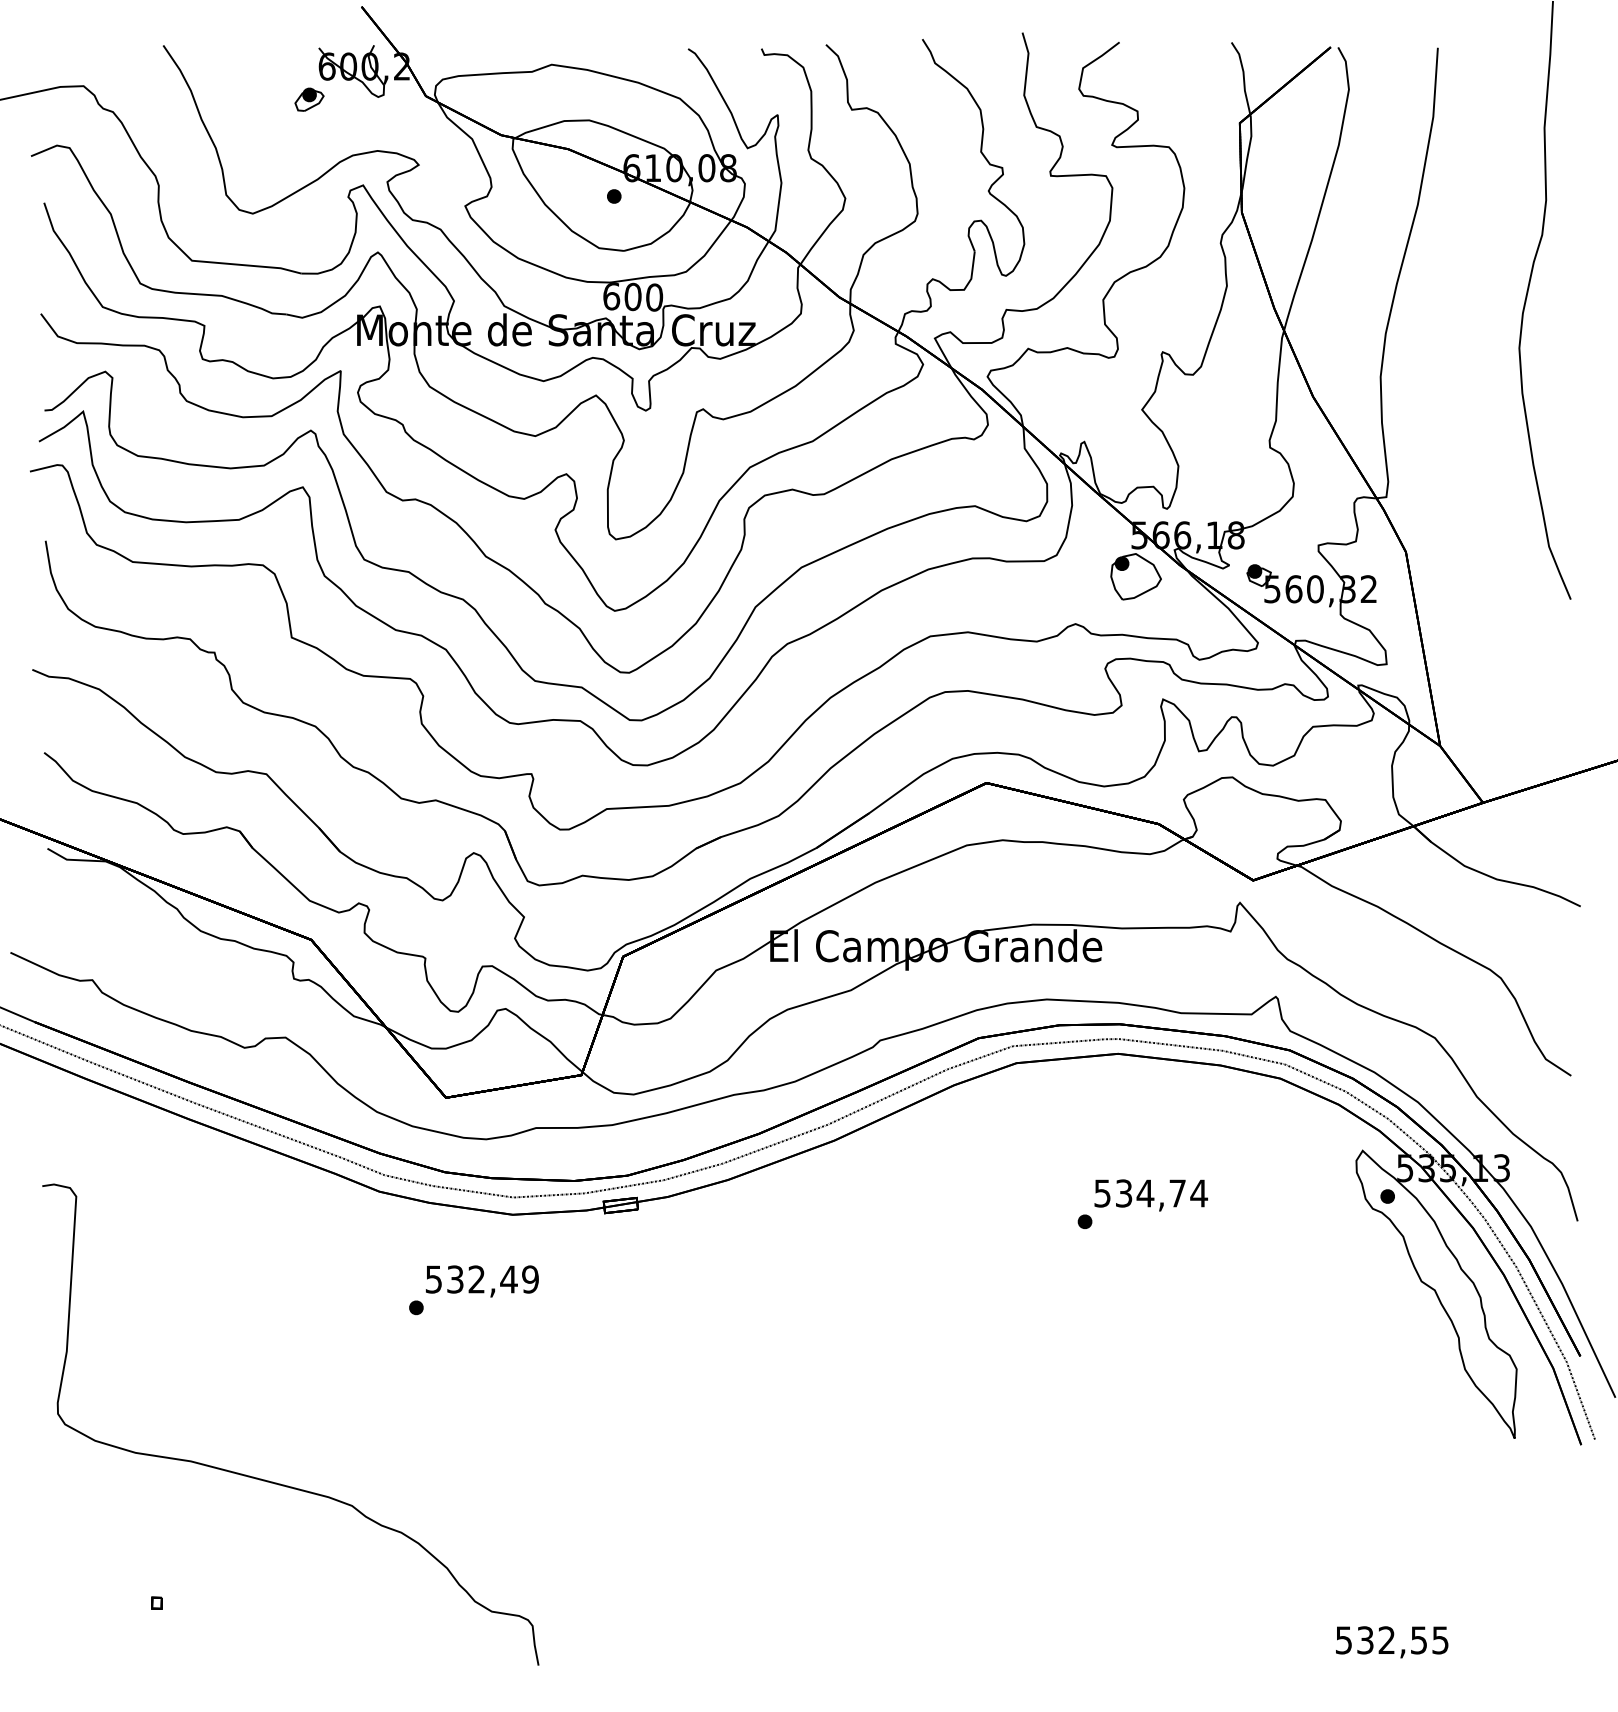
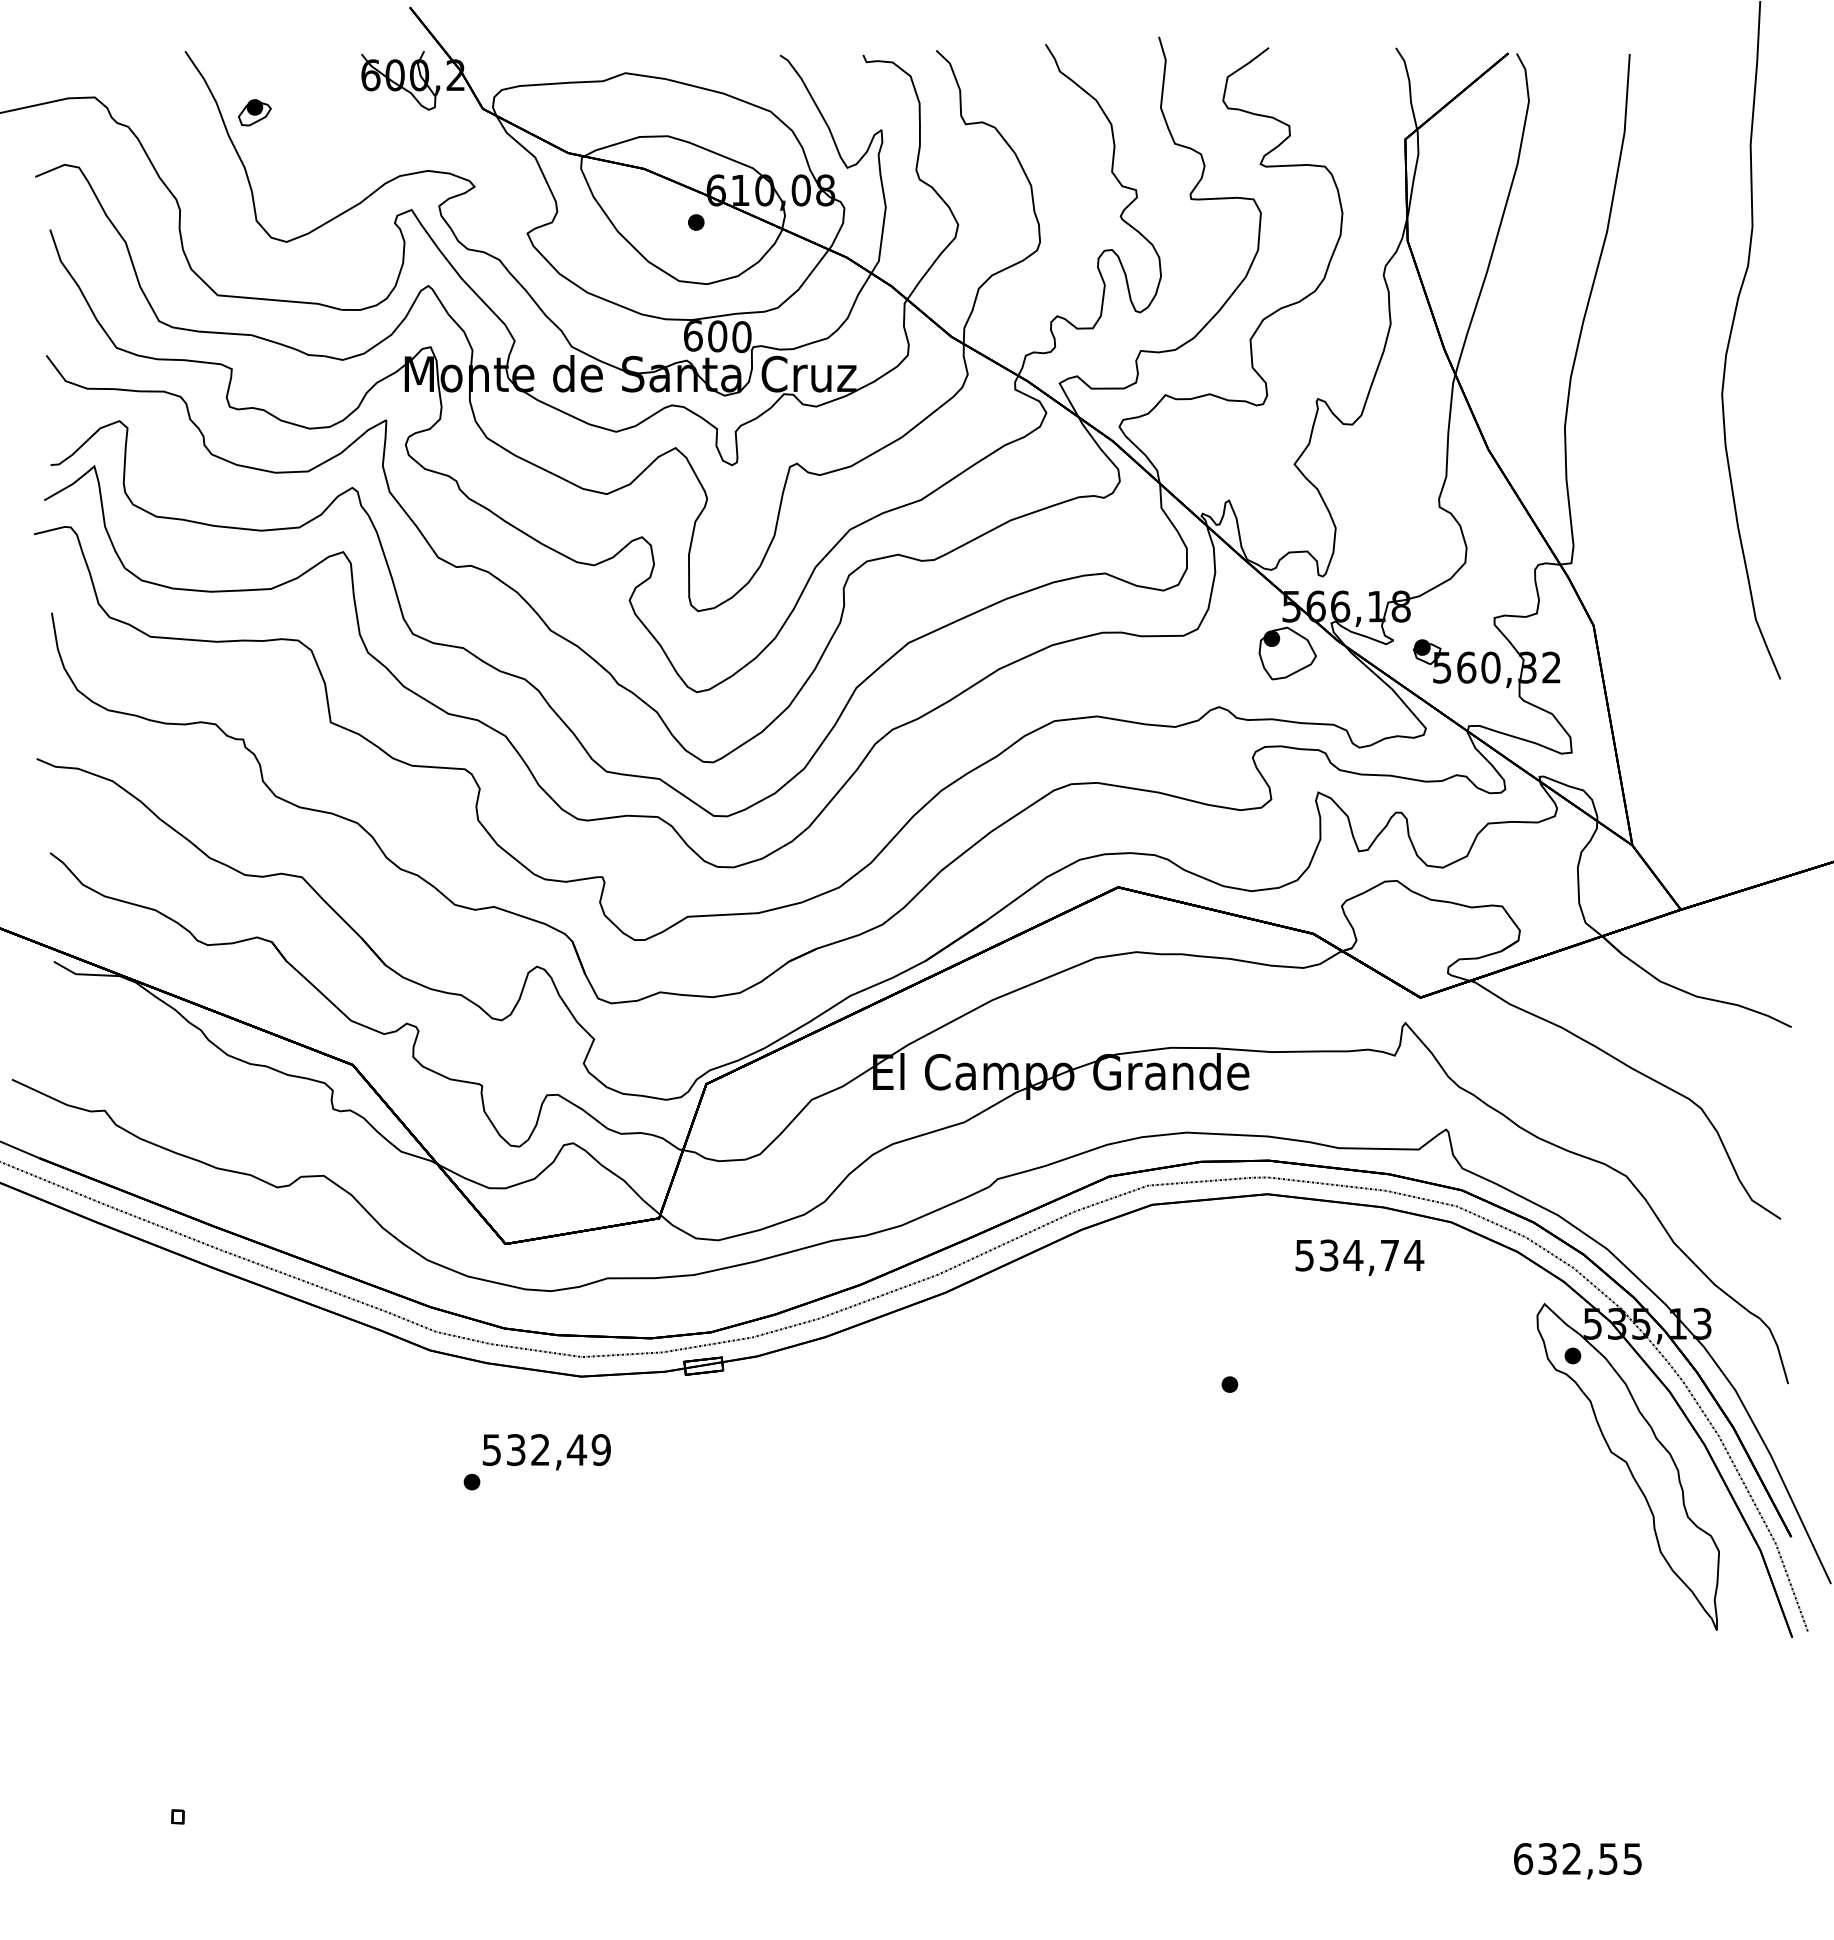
part: (309, 99) -> (254, 112), moved
text: (1150, 1195) -> (1359, 1257), moved
part: (271, 1481) -> (307, 1678), removed
text: (1344, 1639) -> (1523, 1858), 532,55 -> 632,55

